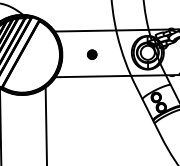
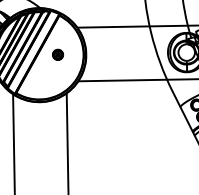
part: (92, 54) -> (58, 54), moved

